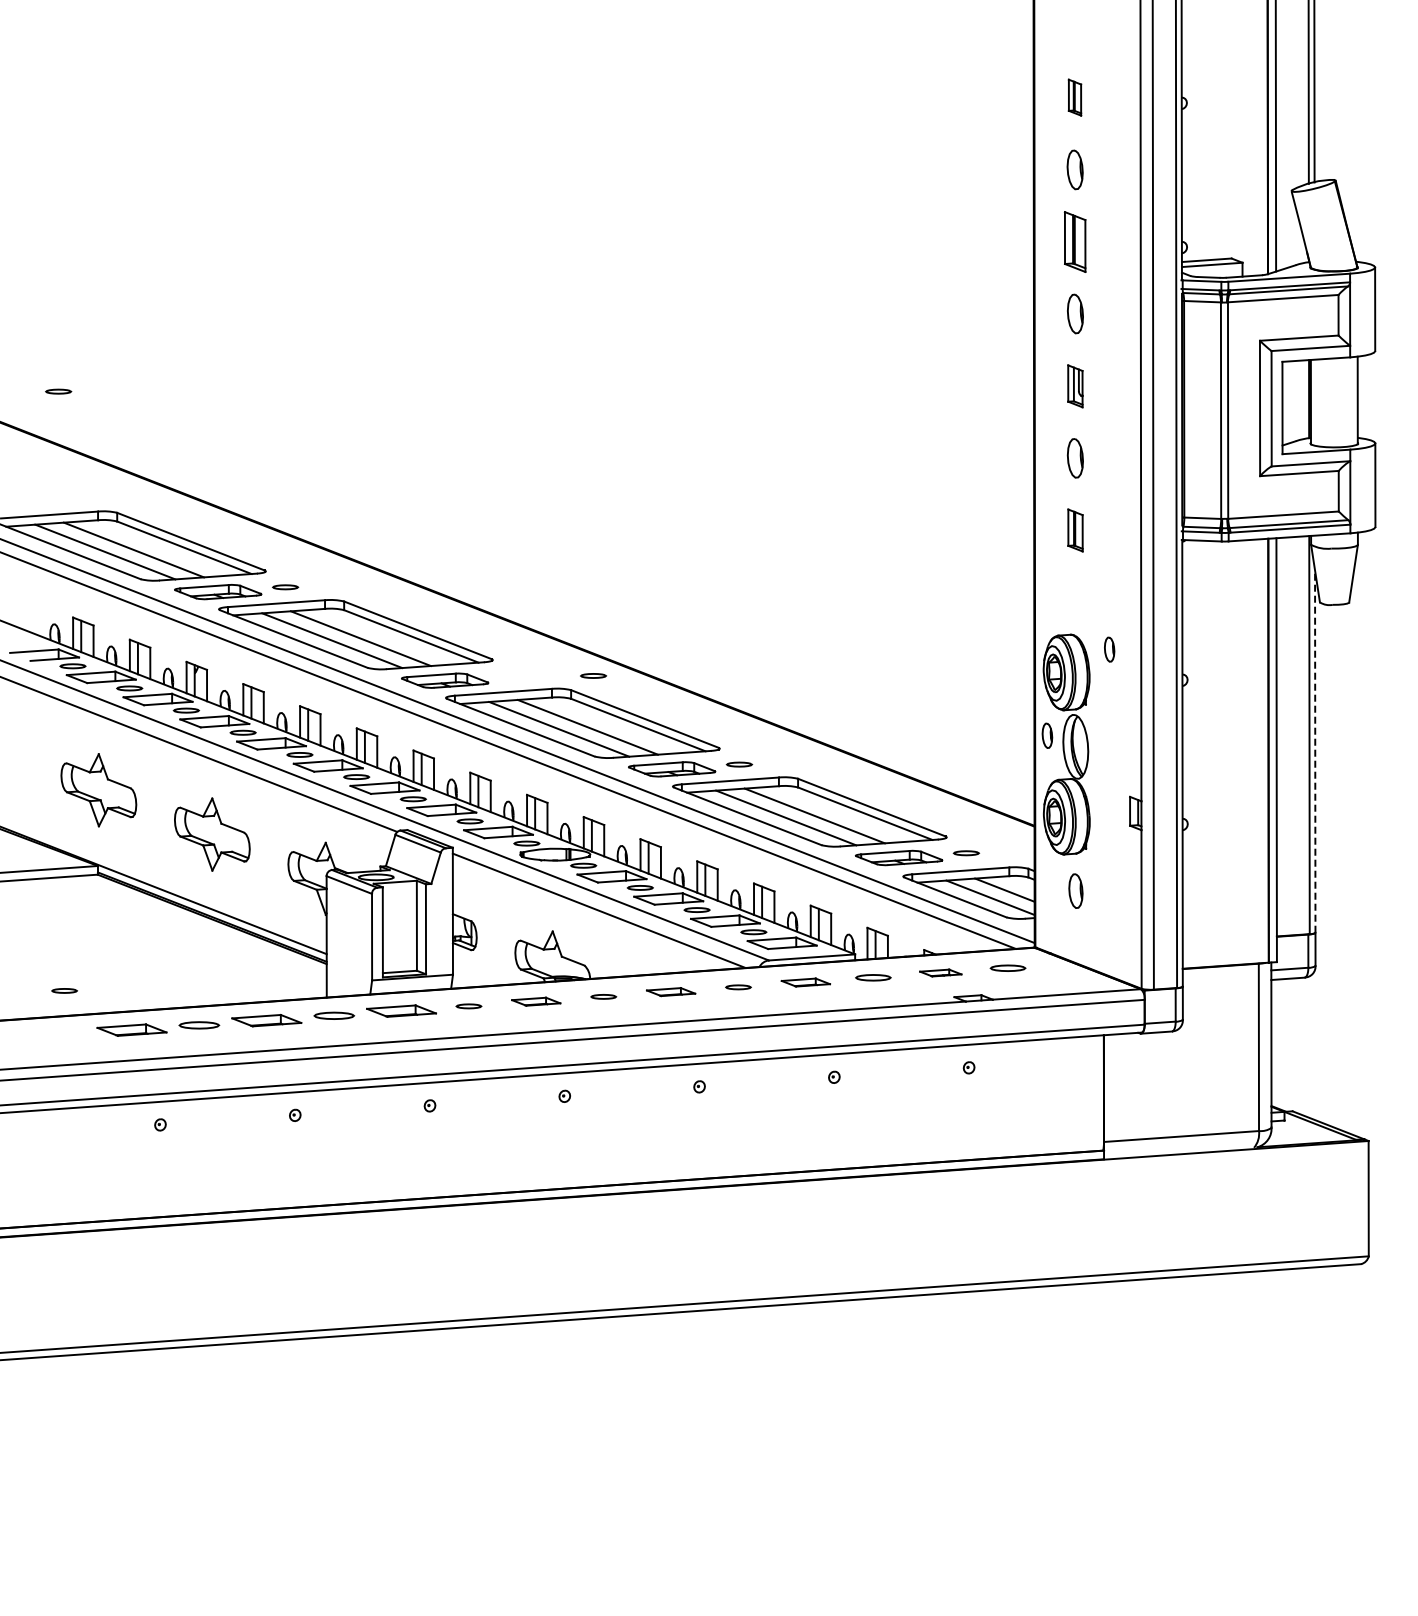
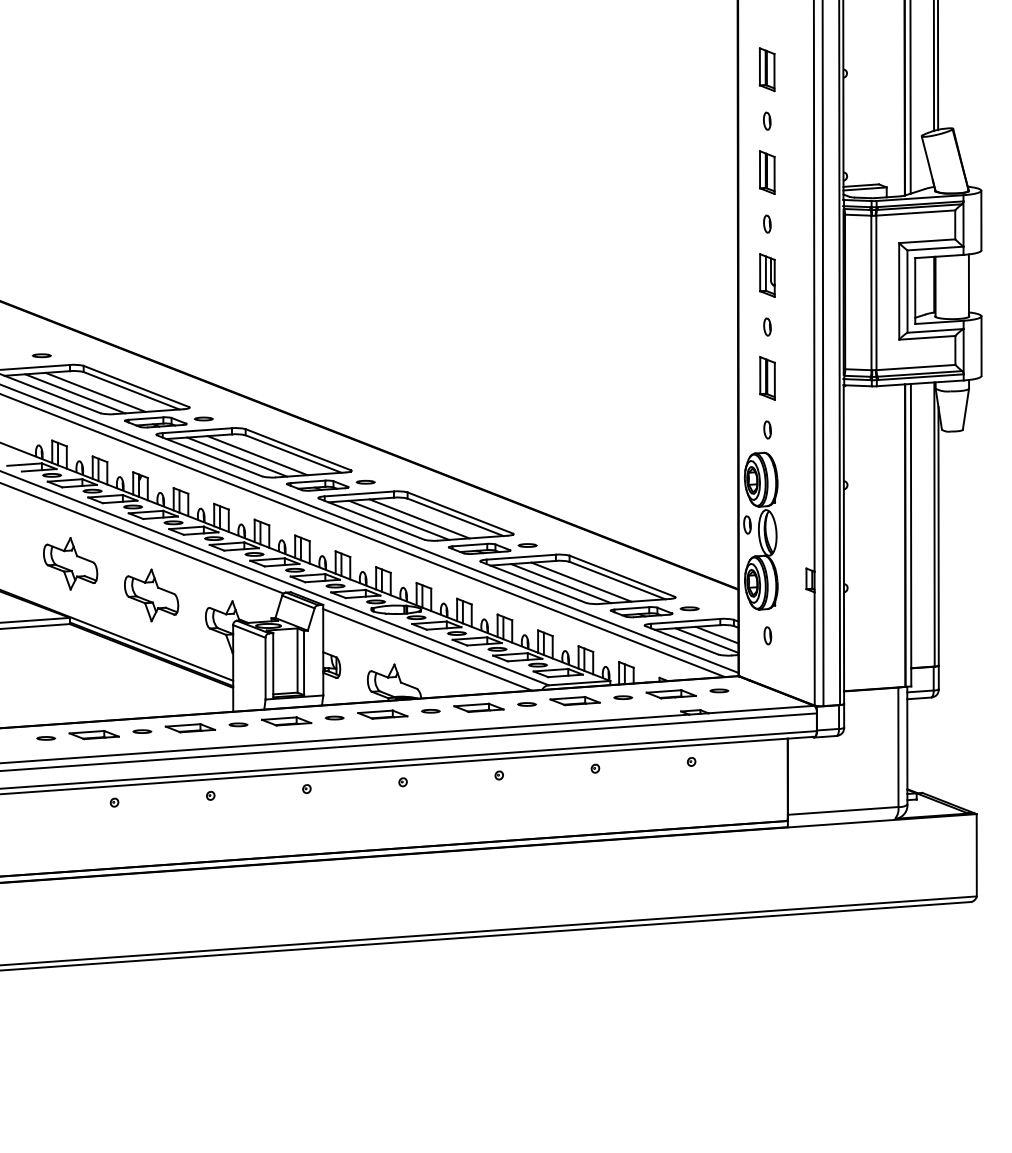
part: (1074, 97) -> (766, 69), size x1.67
part: (1074, 169) -> (766, 120), size x0.62
part: (1074, 314) -> (766, 224), size x0.62
part: (1075, 386) -> (767, 275), size x1.43
part: (58, 391) -> (41, 355), moved
part: (1075, 458) -> (767, 327), size x0.62
part: (1075, 530) -> (767, 378), size x1.43
part: (1109, 649) -> (767, 429), moved
part: (593, 675) -> (365, 481), moved
line: (1315, 751) -> (938, 536), dashed -> solid
part: (1075, 890) -> (767, 635), size x0.71
part: (1007, 968) -> (719, 691), size x0.71
part: (940, 972) -> (671, 693), size x1.67
part: (872, 977) -> (622, 697), size x0.71
part: (805, 982) -> (574, 701), size x1.43
part: (64, 990) -> (46, 738), moved
part: (670, 991) -> (478, 707), size x1.43
part: (535, 1001) -> (382, 714), size x1.43
part: (333, 1015) -> (238, 724), size x0.62
part: (199, 1025) -> (142, 731), size x0.62

